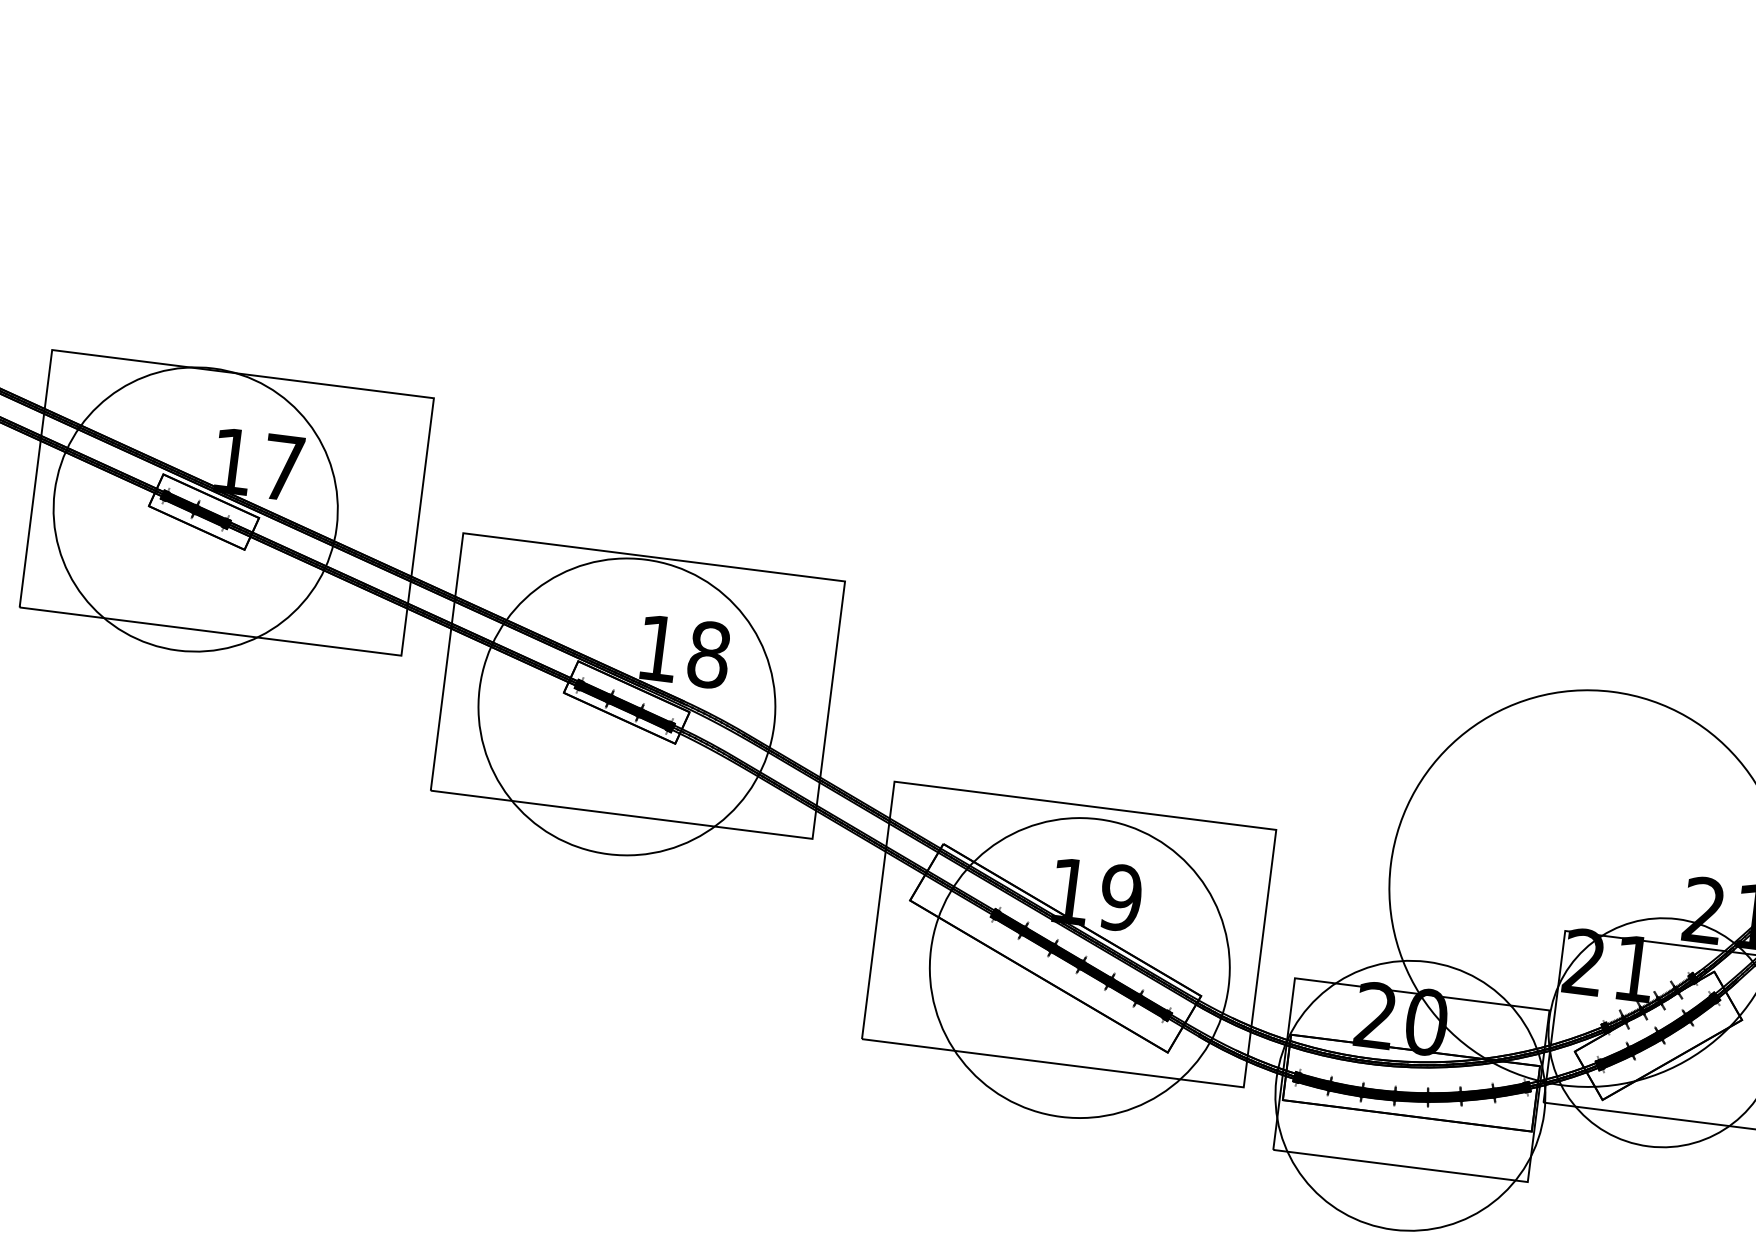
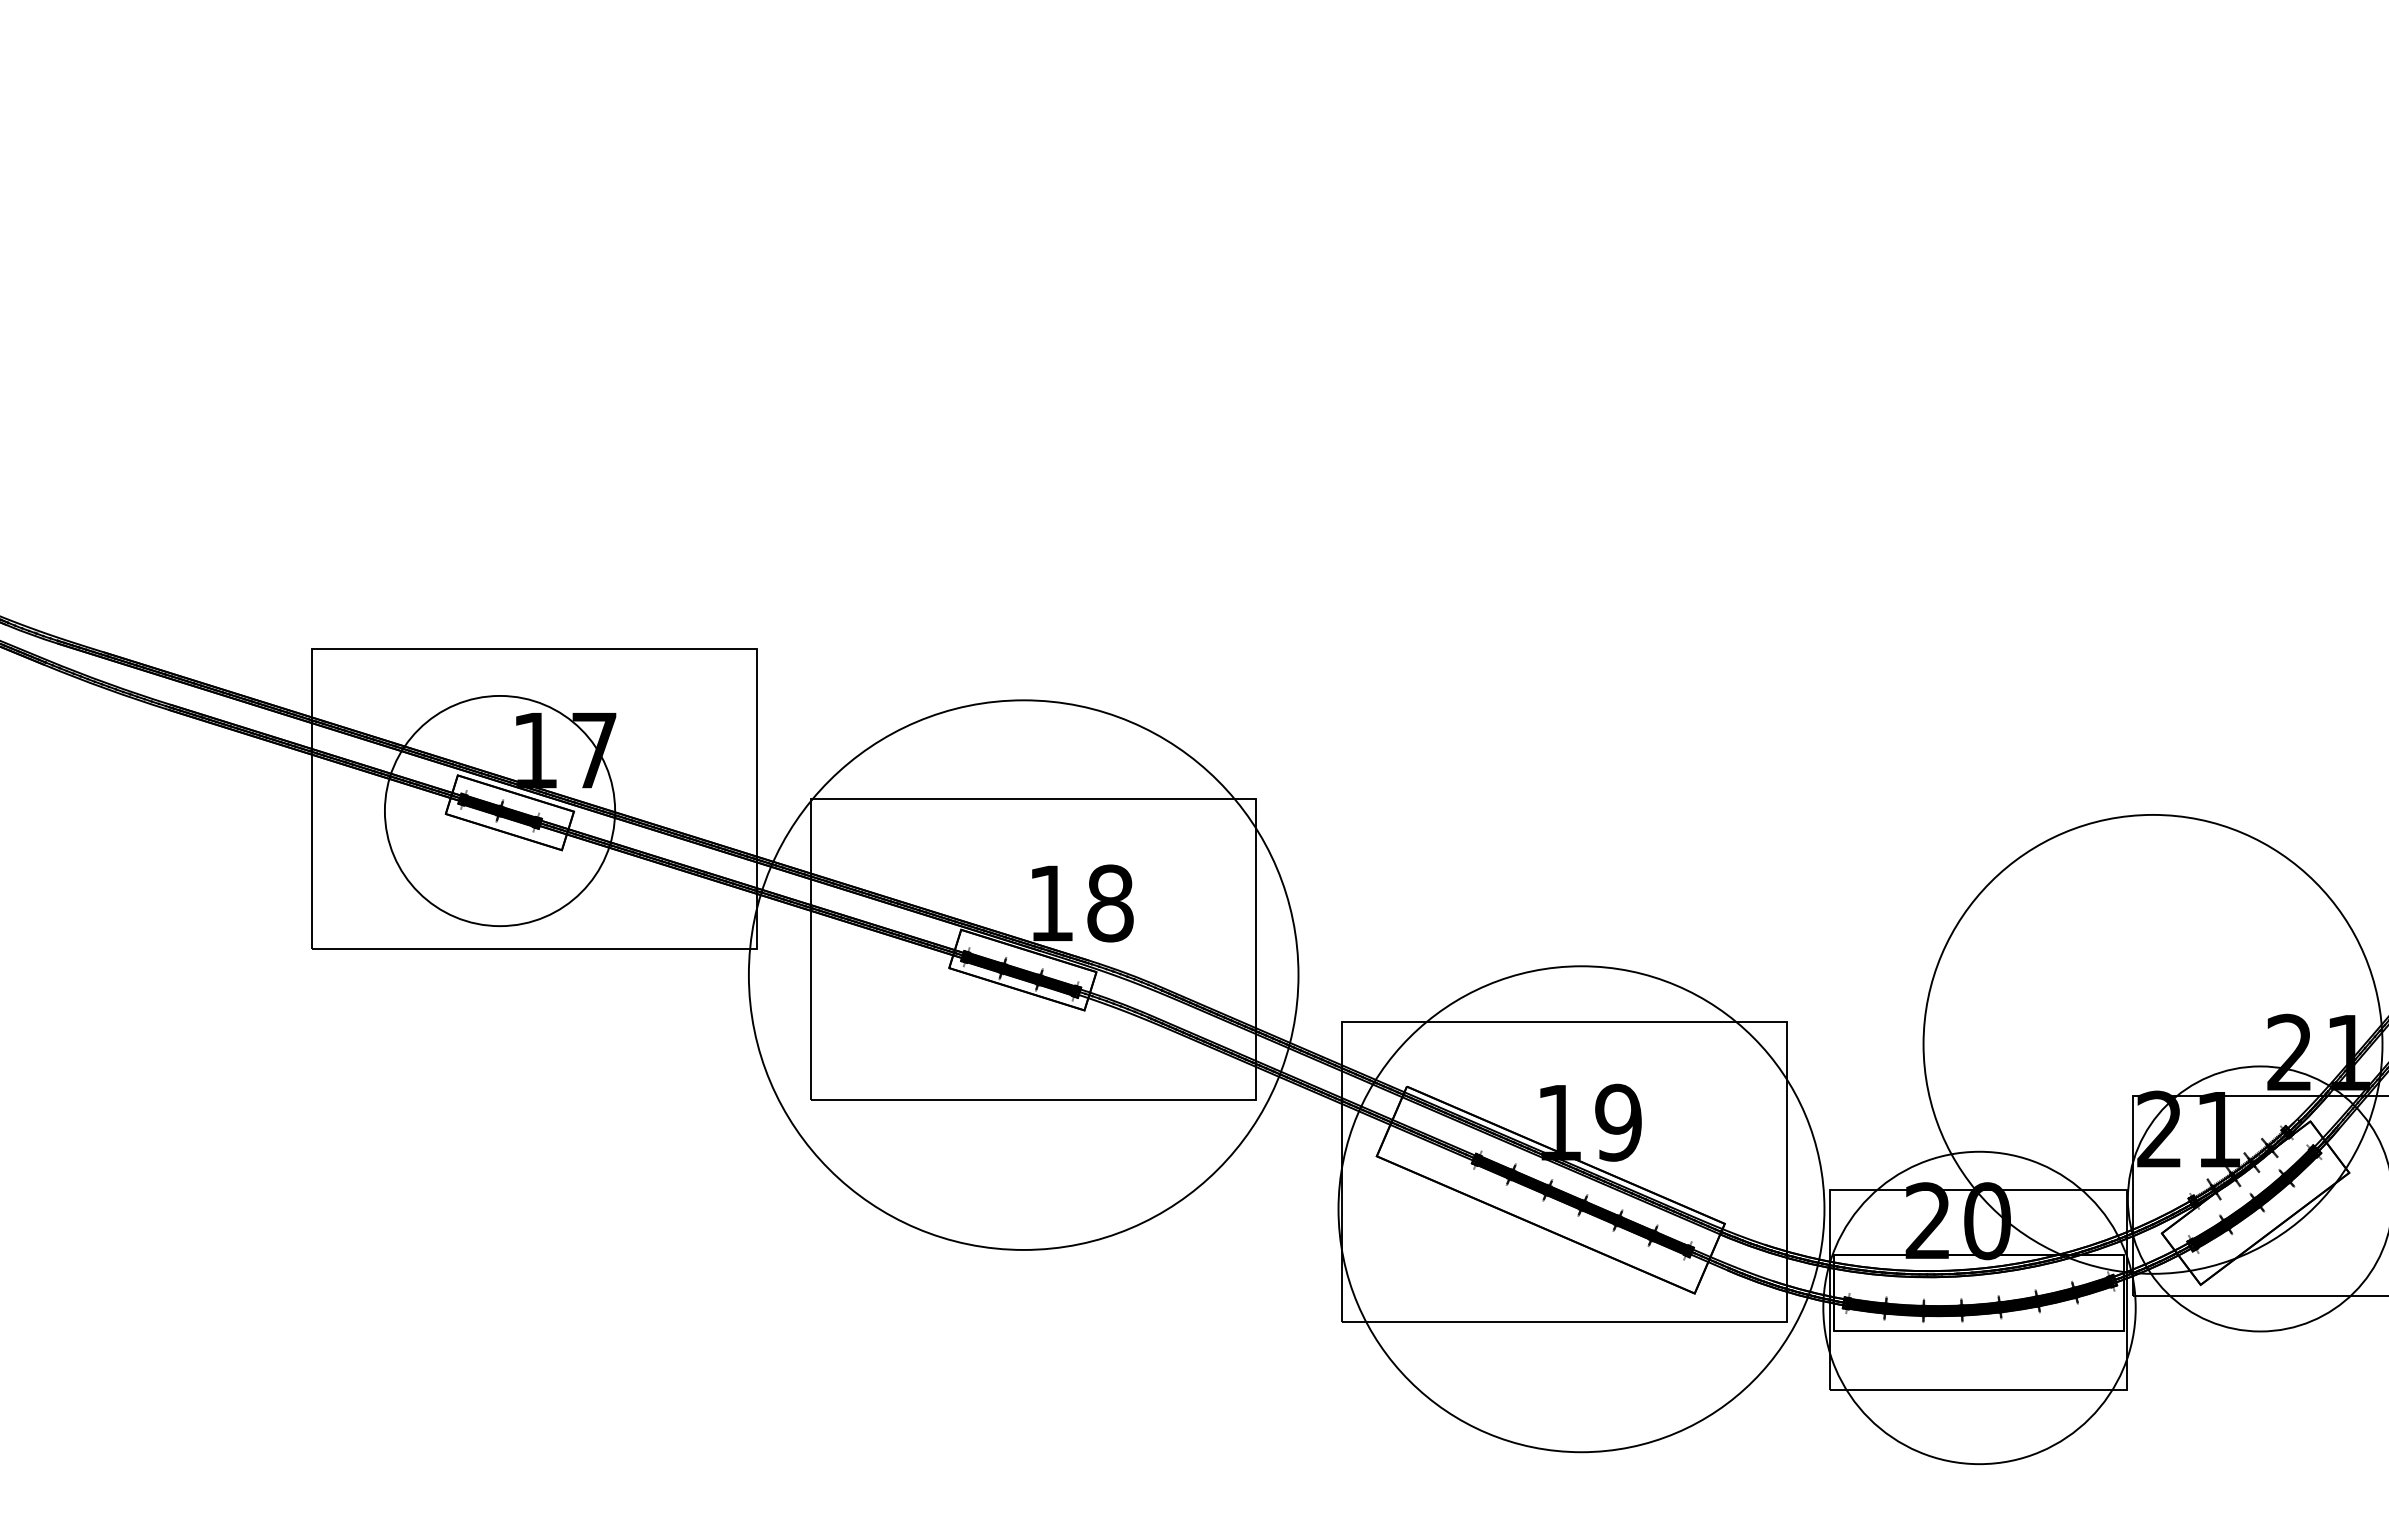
circle: (195, 508) -> (499, 810), size x0.7
circle: (626, 706) -> (1023, 974), size x1.6
circle: (1079, 967) -> (1581, 1208), size x1.4

